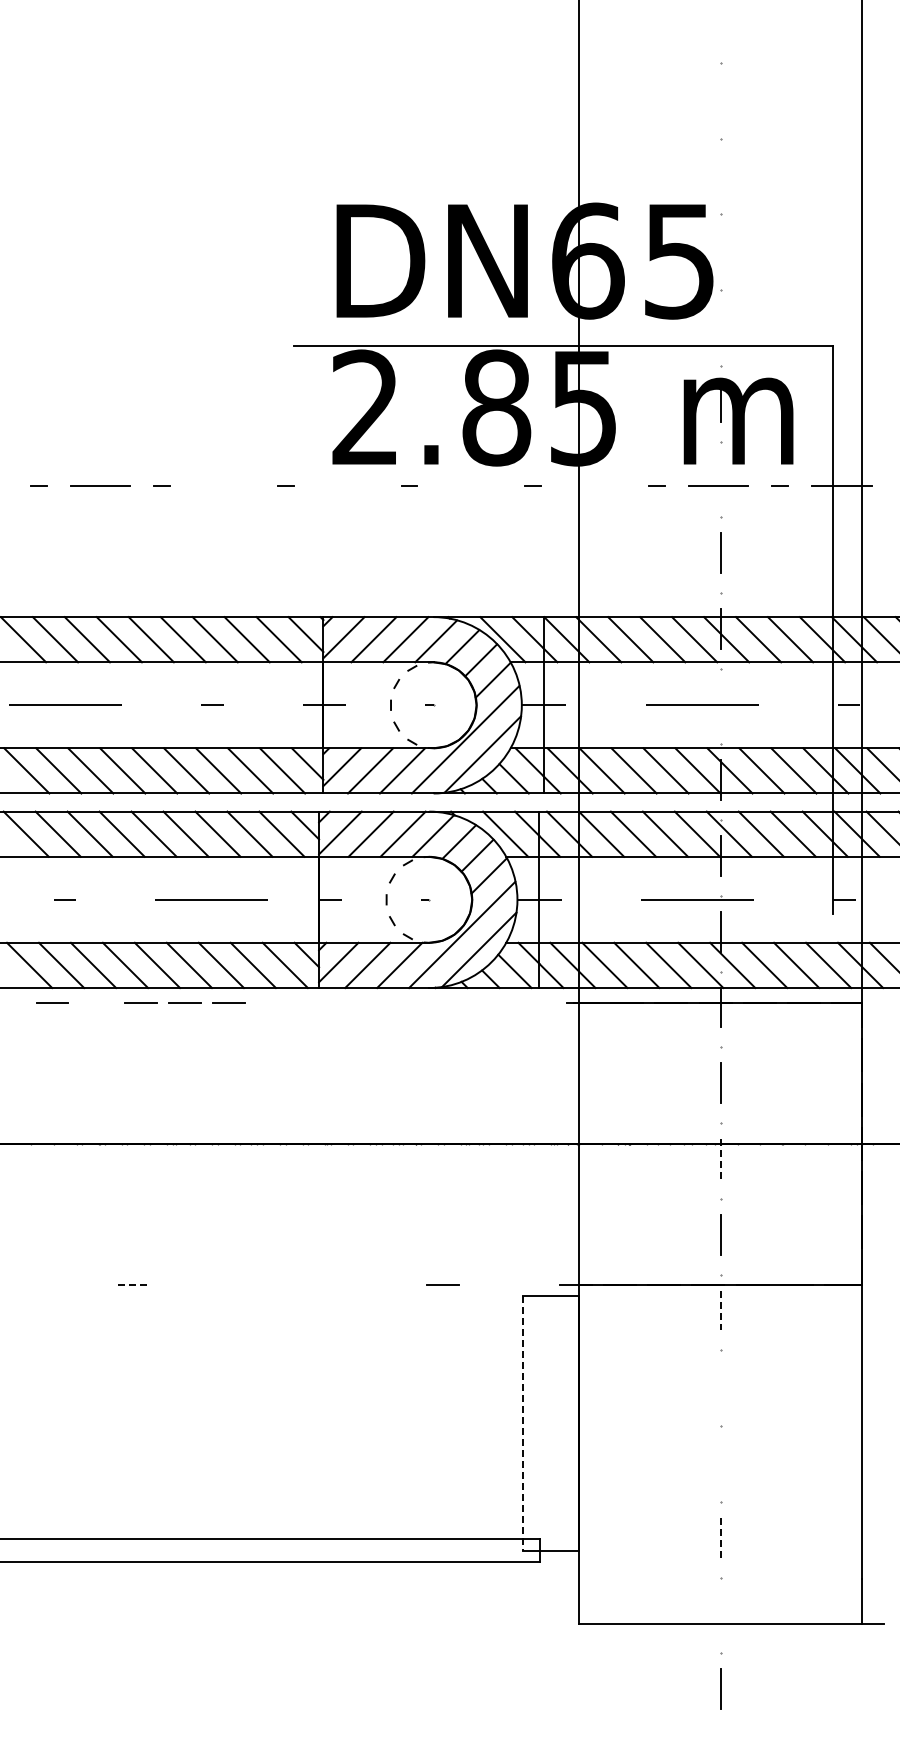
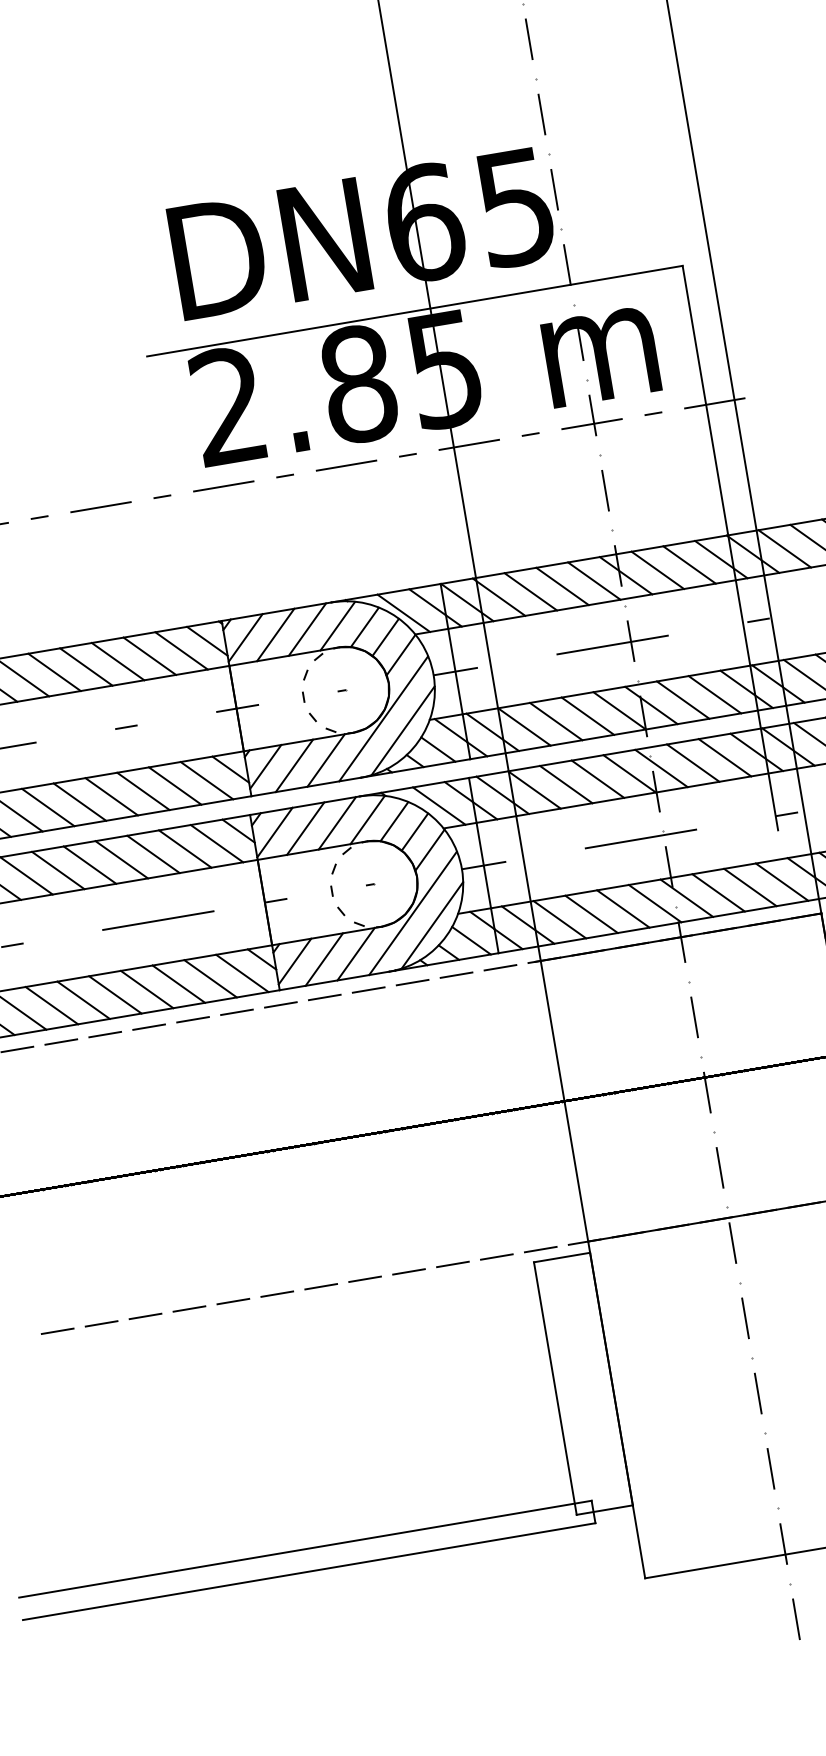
line: (720, 98) -> (529, 39), added
line: (720, 174) -> (541, 114), added
line: (720, 249) -> (554, 189), added
line: (720, 325) -> (567, 264), added
line: (720, 477) -> (592, 415), added
line: (224, 485) -> (101, 506), added
line: (347, 485) -> (223, 486), added
line: (470, 485) -> (345, 465), added
line: (594, 485) -> (468, 444), added
line: (720, 704) -> (630, 641), added
line: (96, 1002) -> (61, 1041), added
line: (273, 1002) -> (236, 1012), added
line: (317, 1002) -> (280, 1004), added
line: (361, 1002) -> (324, 997), added
line: (406, 1002) -> (369, 989), added
line: (450, 1002) -> (412, 982), added
line: (494, 1002) -> (456, 975), added
line: (538, 1002) -> (500, 967), added
line: (720, 1159) -> (707, 1093), dashed -> solid
line: (89, 1284) -> (101, 1323), added
line: (354, 1284) -> (364, 1278), added
line: (486, 1284) -> (495, 1256), added
line: (45, 1285) -> (57, 1331), added
line: (133, 1285) -> (145, 1316), dashed -> solid
line: (177, 1285) -> (189, 1309), added
line: (222, 1285) -> (233, 1301), added
line: (266, 1285) -> (277, 1294), added
line: (310, 1285) -> (321, 1287), added
line: (398, 1285) -> (408, 1272), added
line: (531, 1285) -> (540, 1250), added
line: (720, 1310) -> (732, 1243), dashed -> solid
line: (720, 1386) -> (745, 1318), added
line: (522, 1423) -> (554, 1388), dashed -> solid
line: (720, 1461) -> (758, 1393), added
line: (720, 1537) -> (770, 1468), dashed -> solid
line: (720, 1613) -> (783, 1544), added

